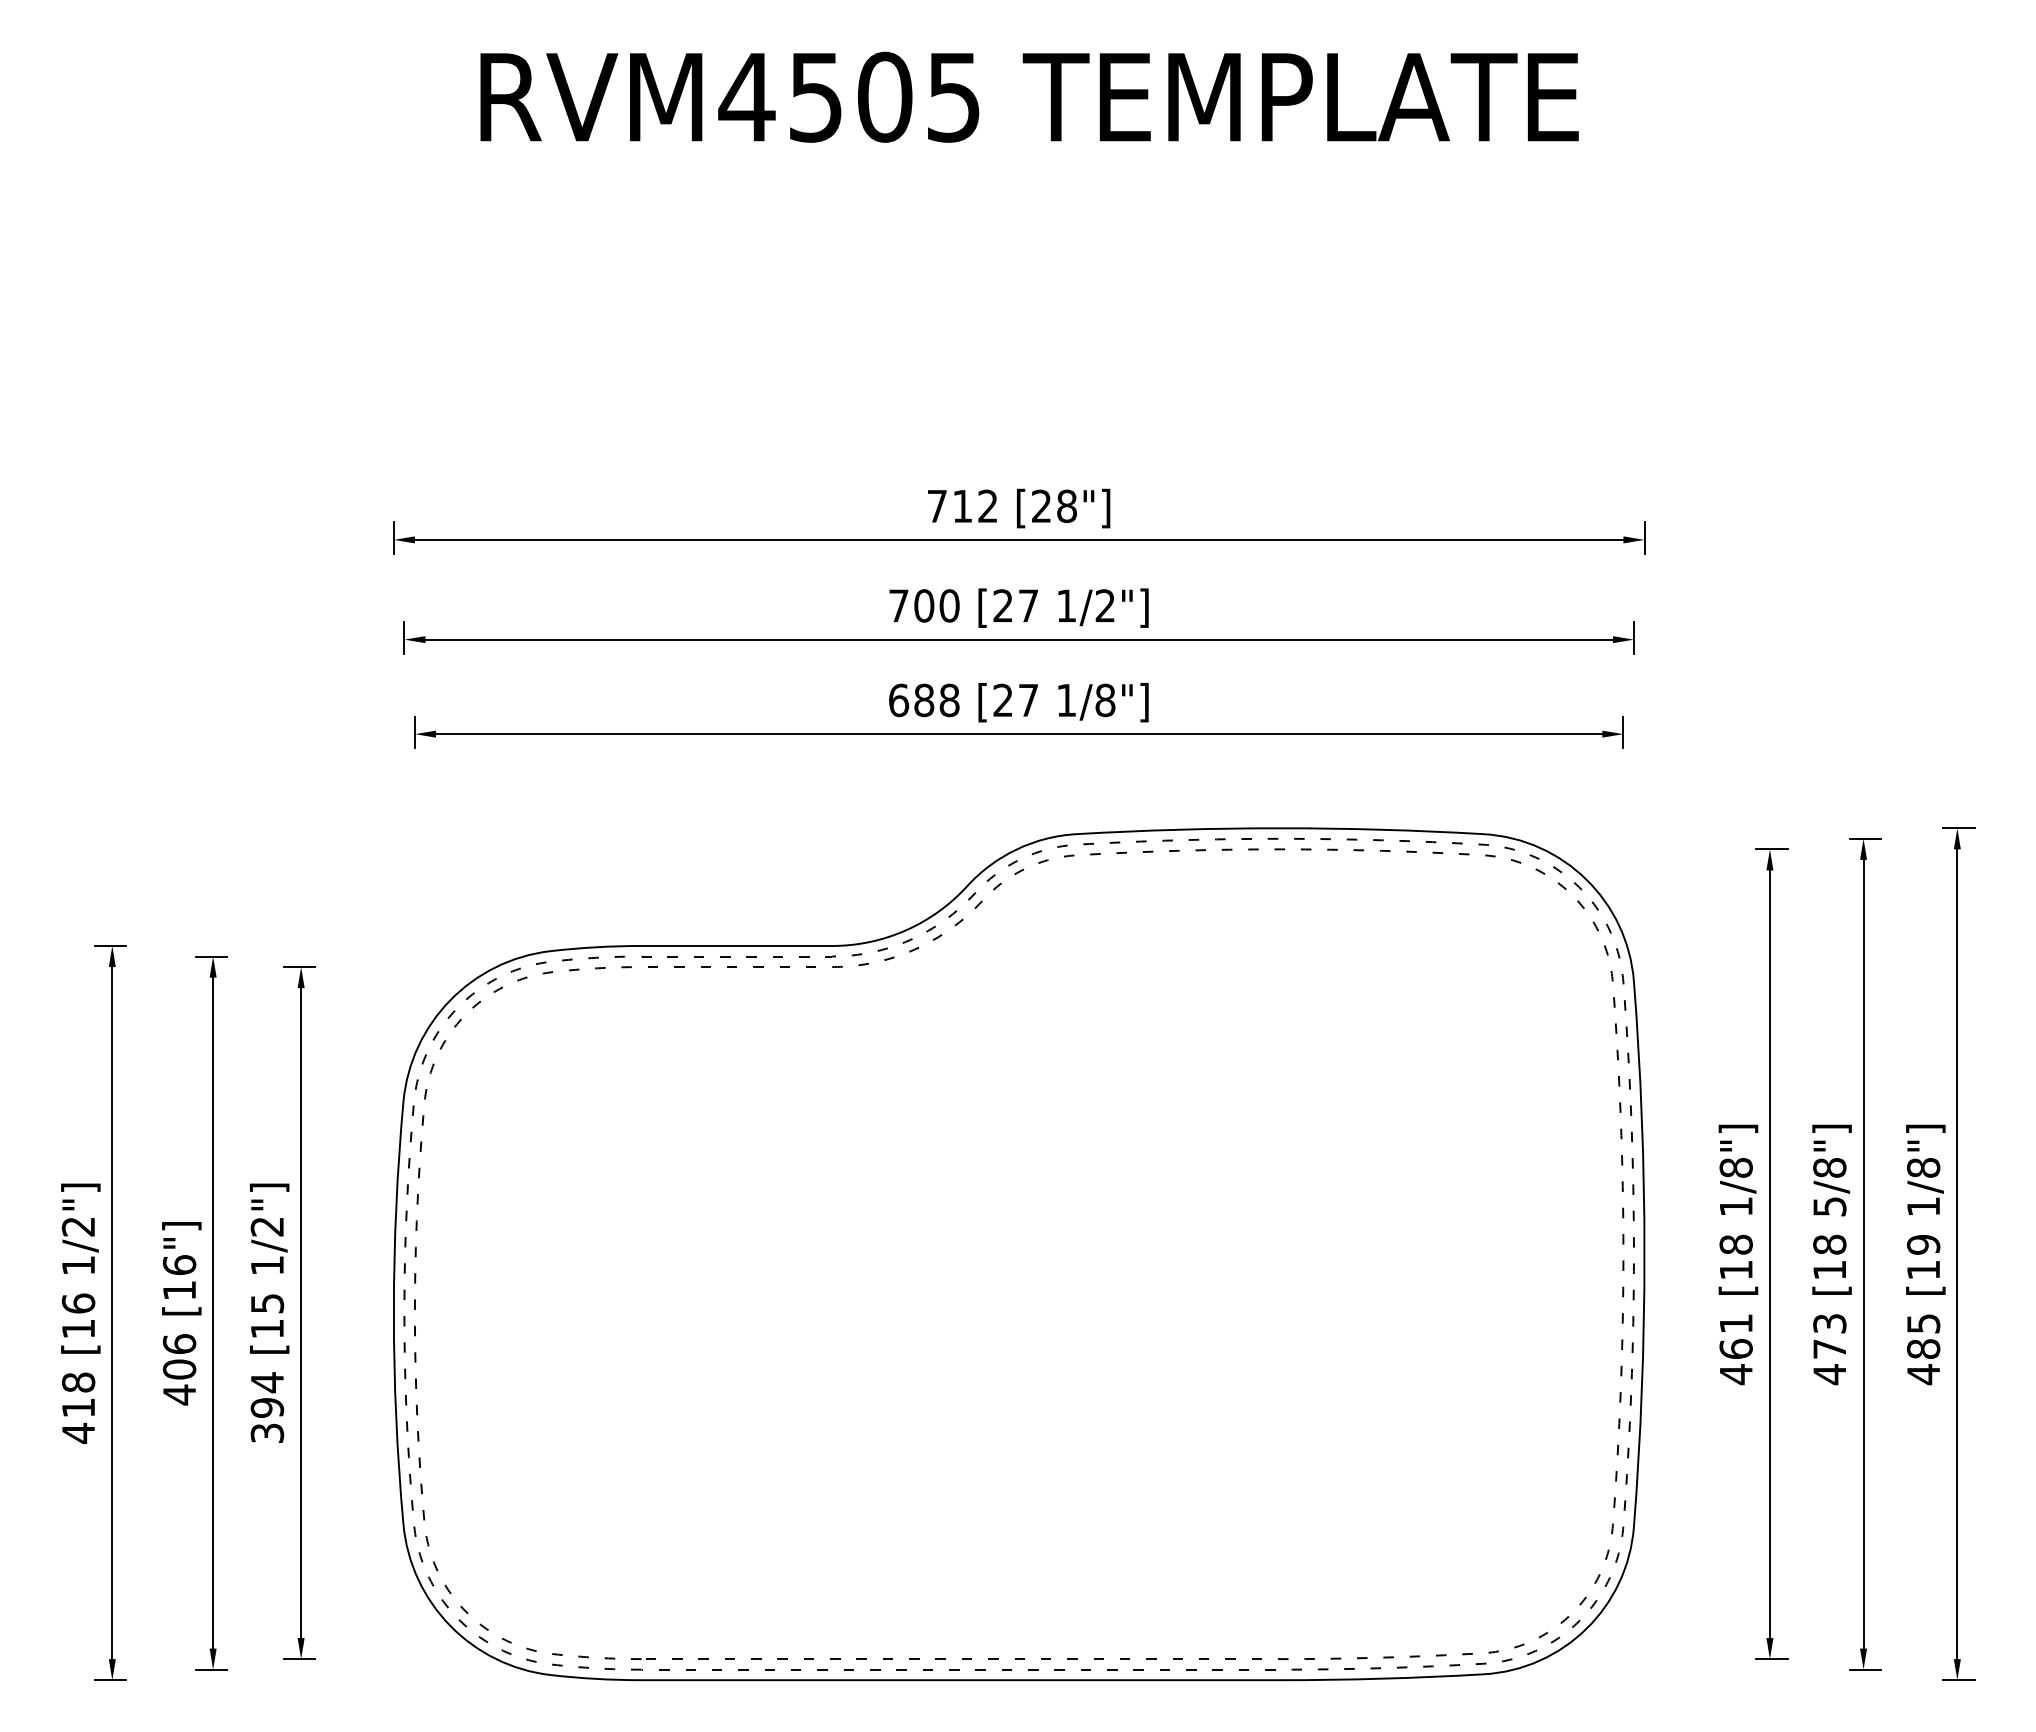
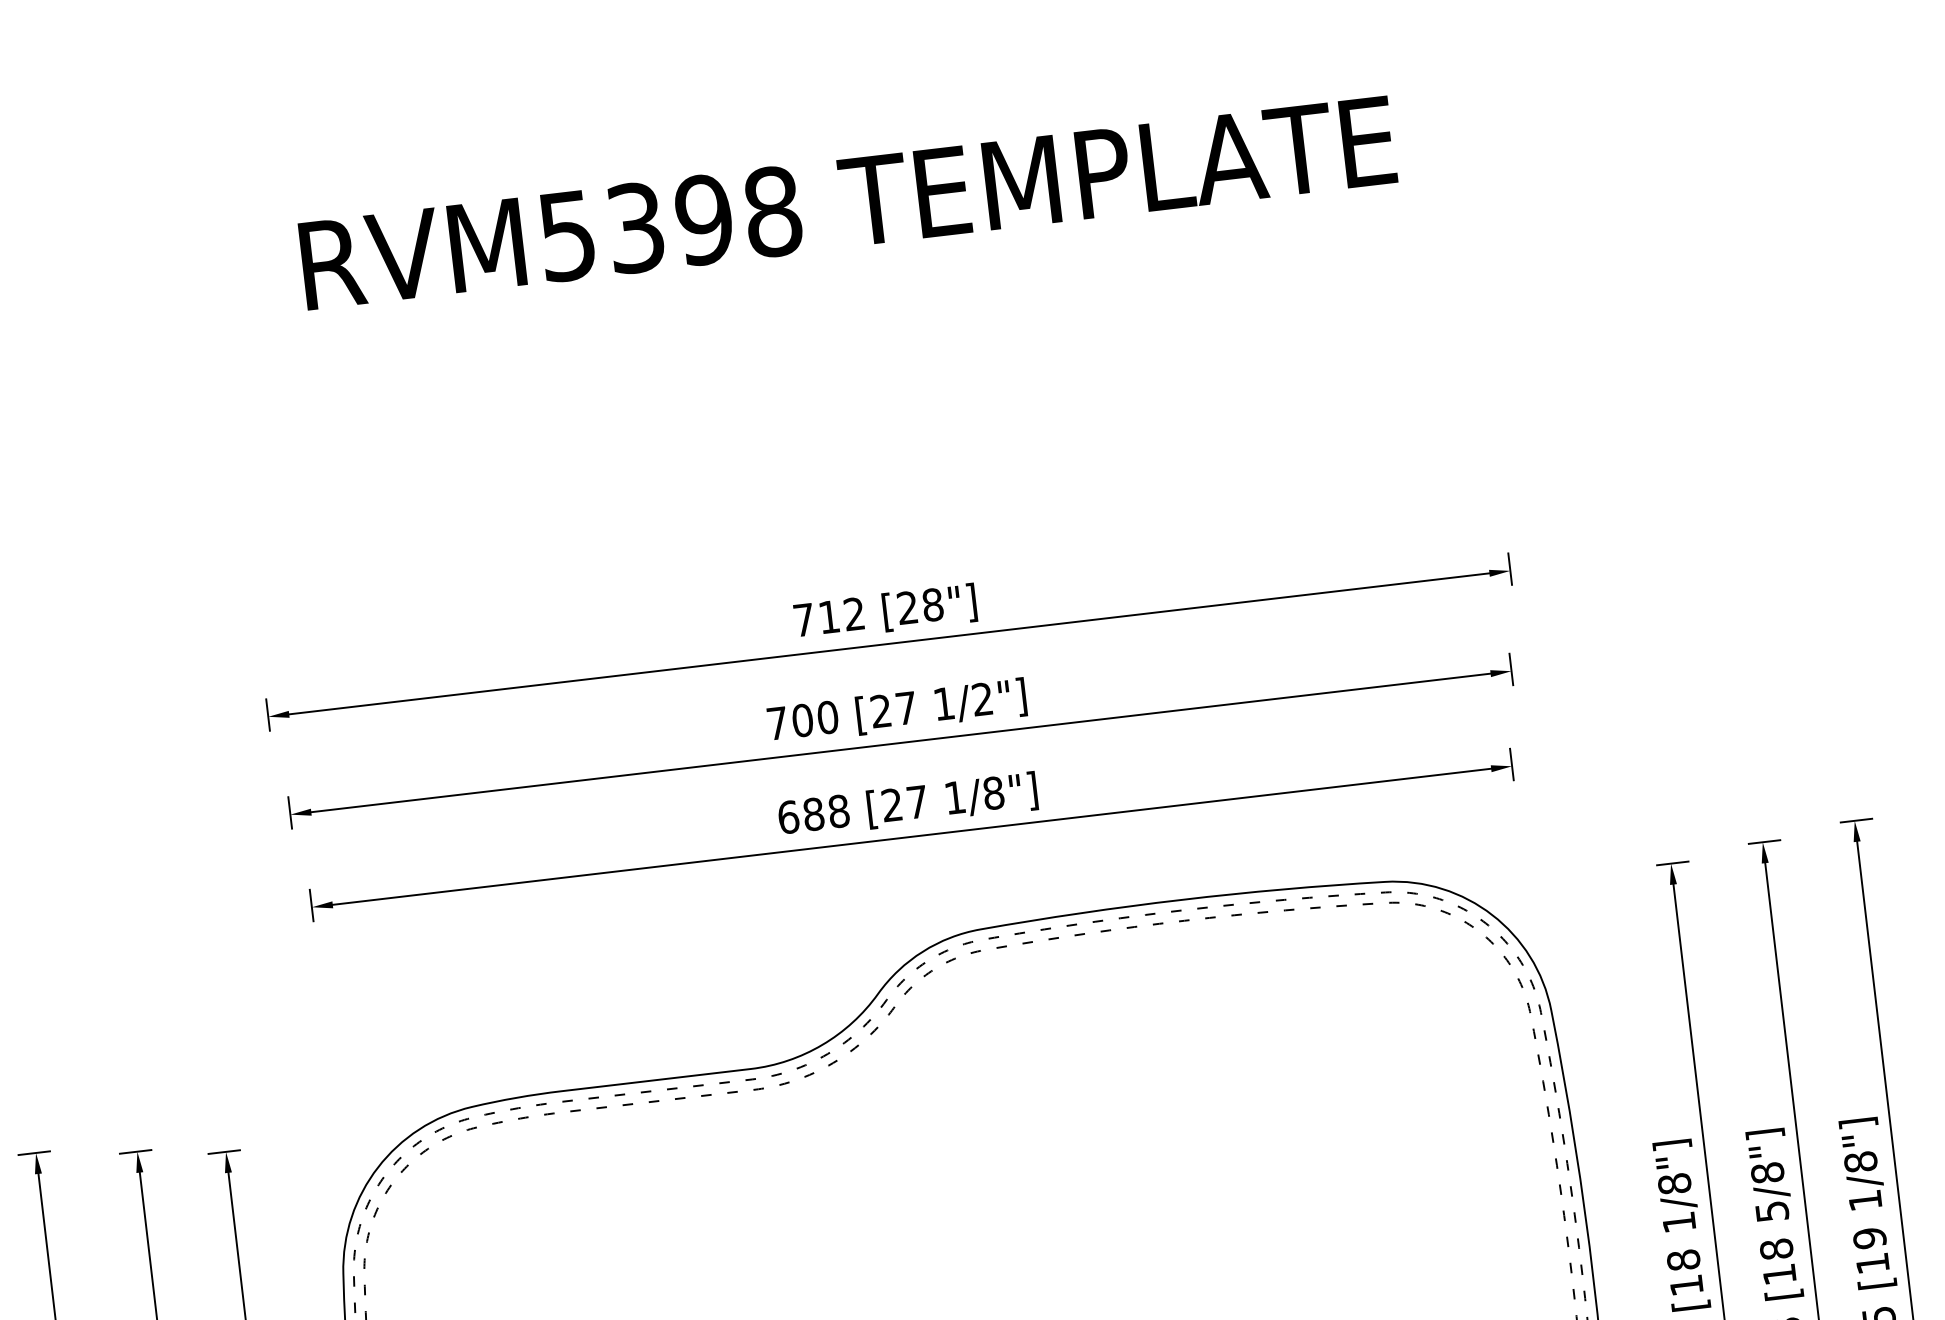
text: (849, 96) -> (669, 223), RVM4505 -> RVM5398

